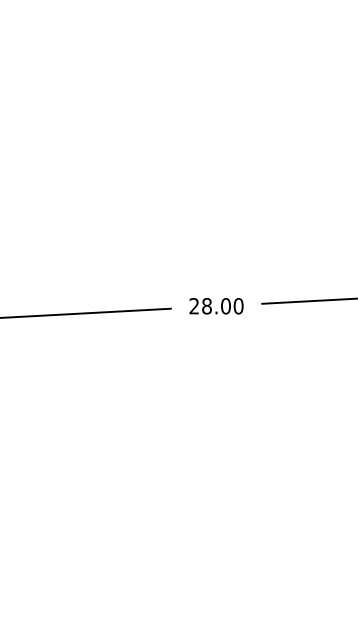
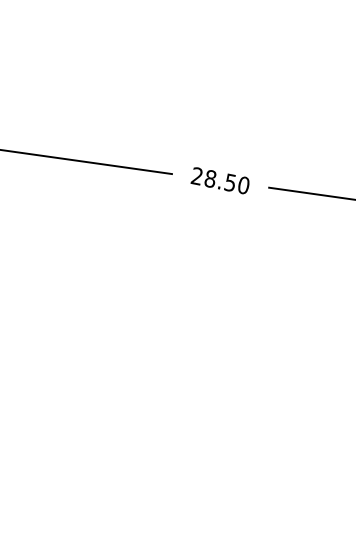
text: (225, 306) -> (229, 182), 28.00 -> 28.50

